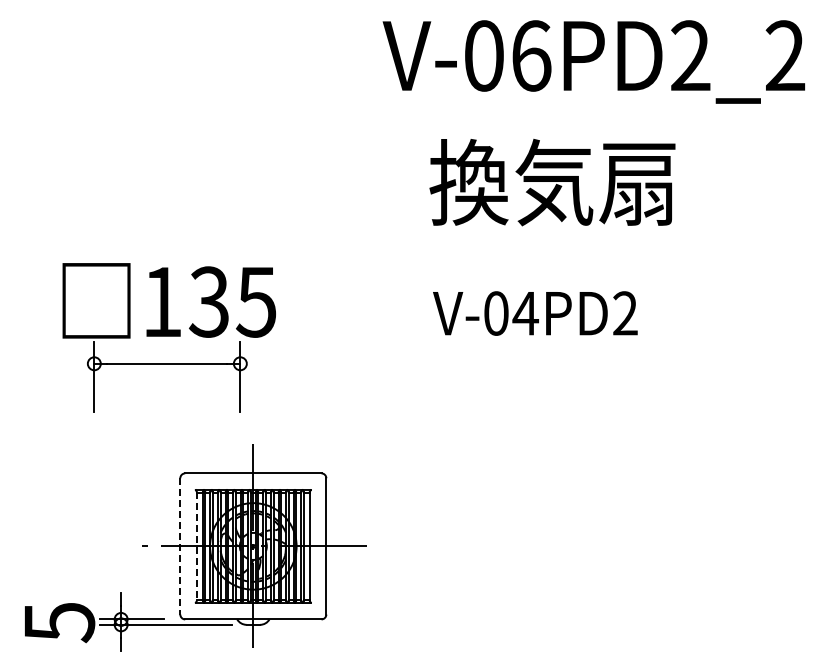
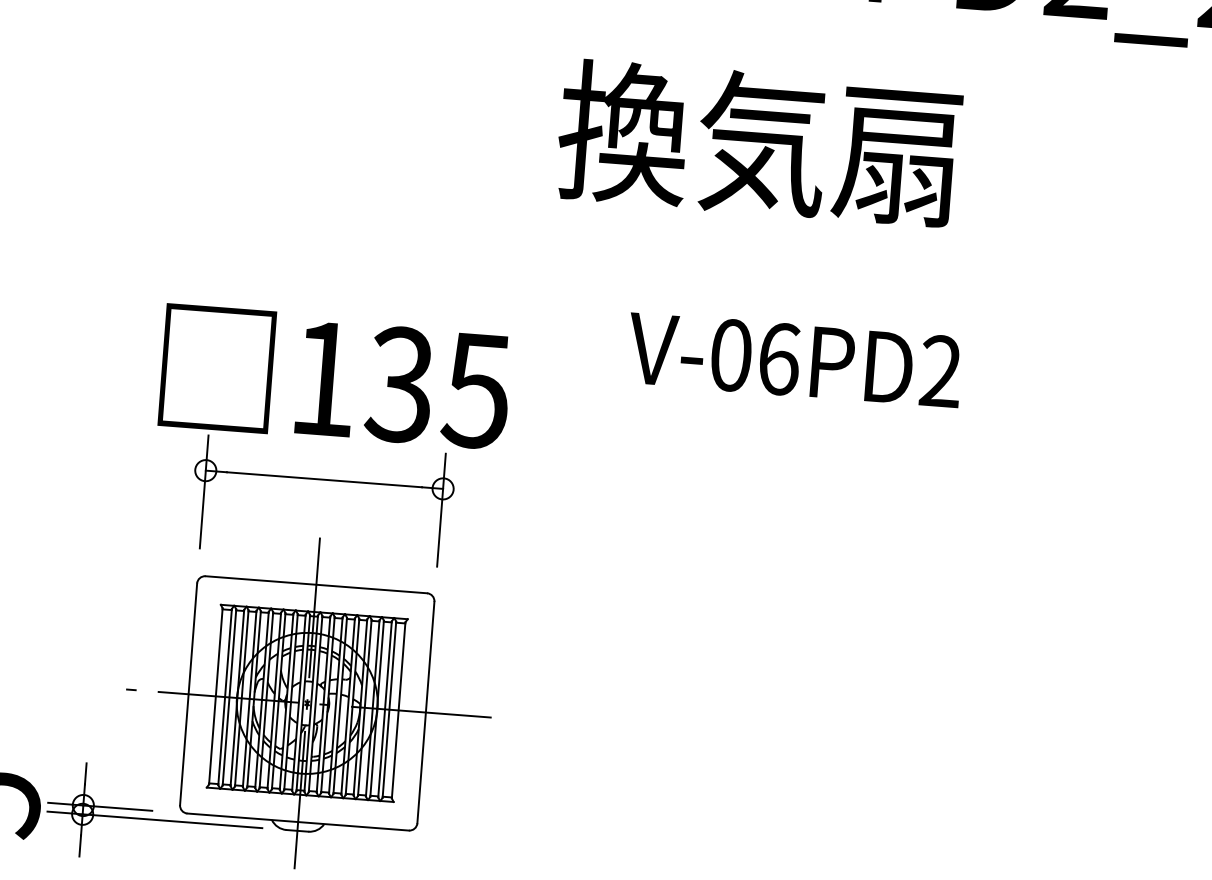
text: (552, 182) -> (759, 143), moved
text: (525, 313) -> (778, 358), V-04PD2 -> V-06PD2
part: (168, 337) -> (329, 437), moved
line: (180, 546) -> (188, 694), dashed -> solid
line: (197, 546) -> (216, 696), dashed -> solid

